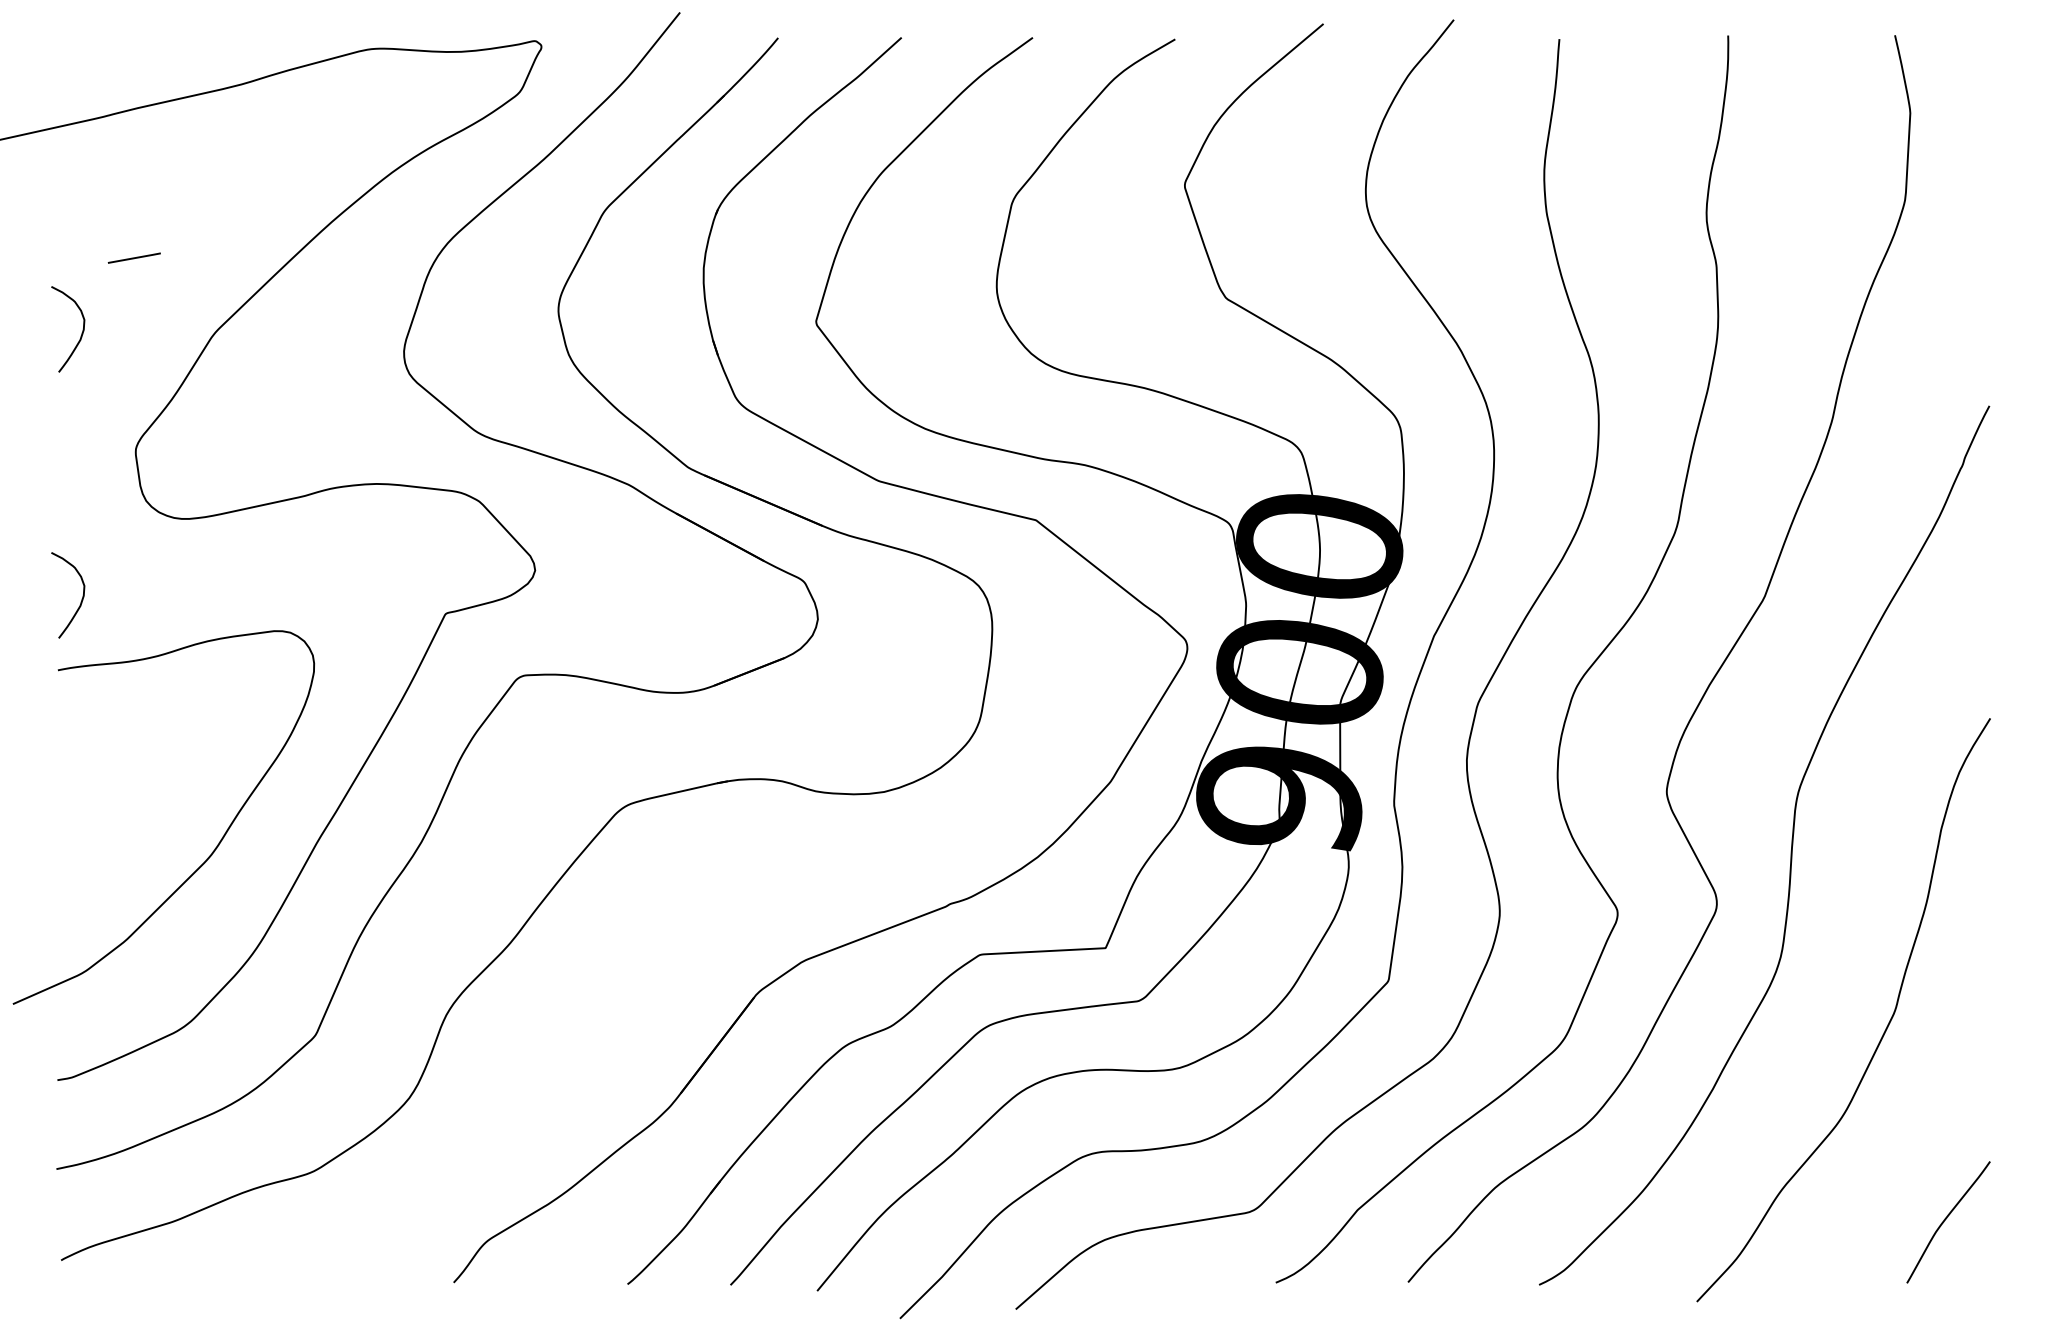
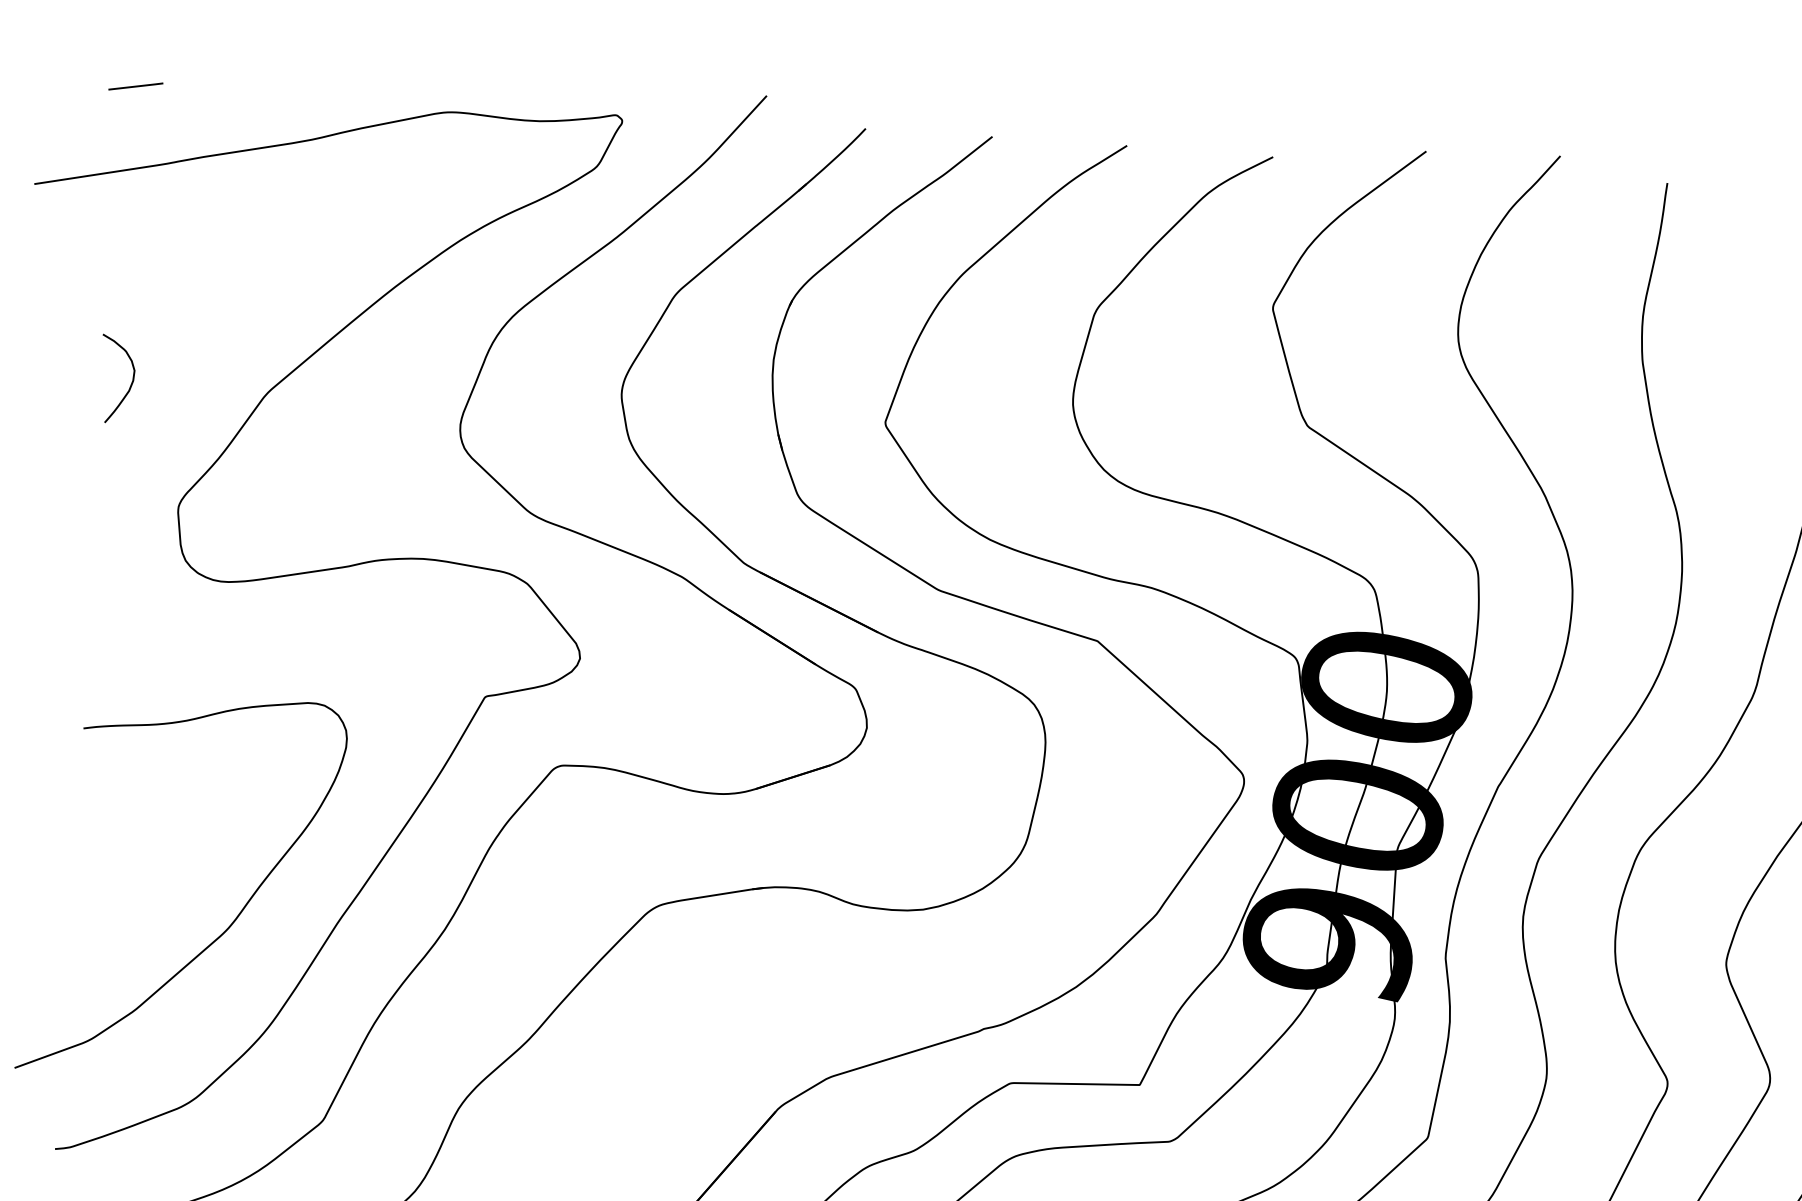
line: (133, 257) -> (135, 85), moved
curve: (81, 598) -> (112, 656), removed

